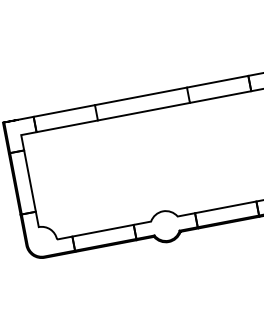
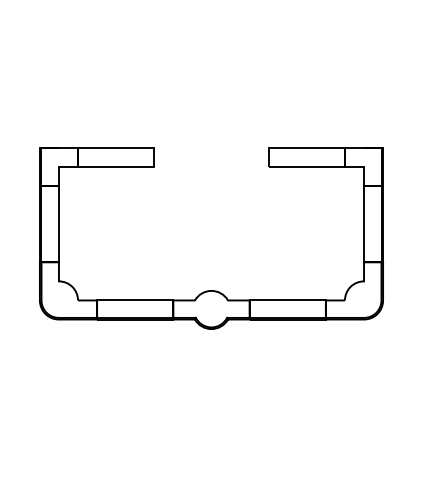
line: (140, 96) -> (211, 147), removed
line: (143, 111) -> (211, 166), removed

